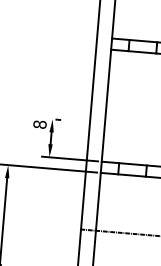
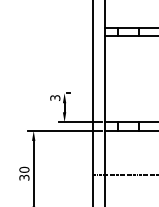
text: (40, 125) -> (55, 98), 8 -> 3

